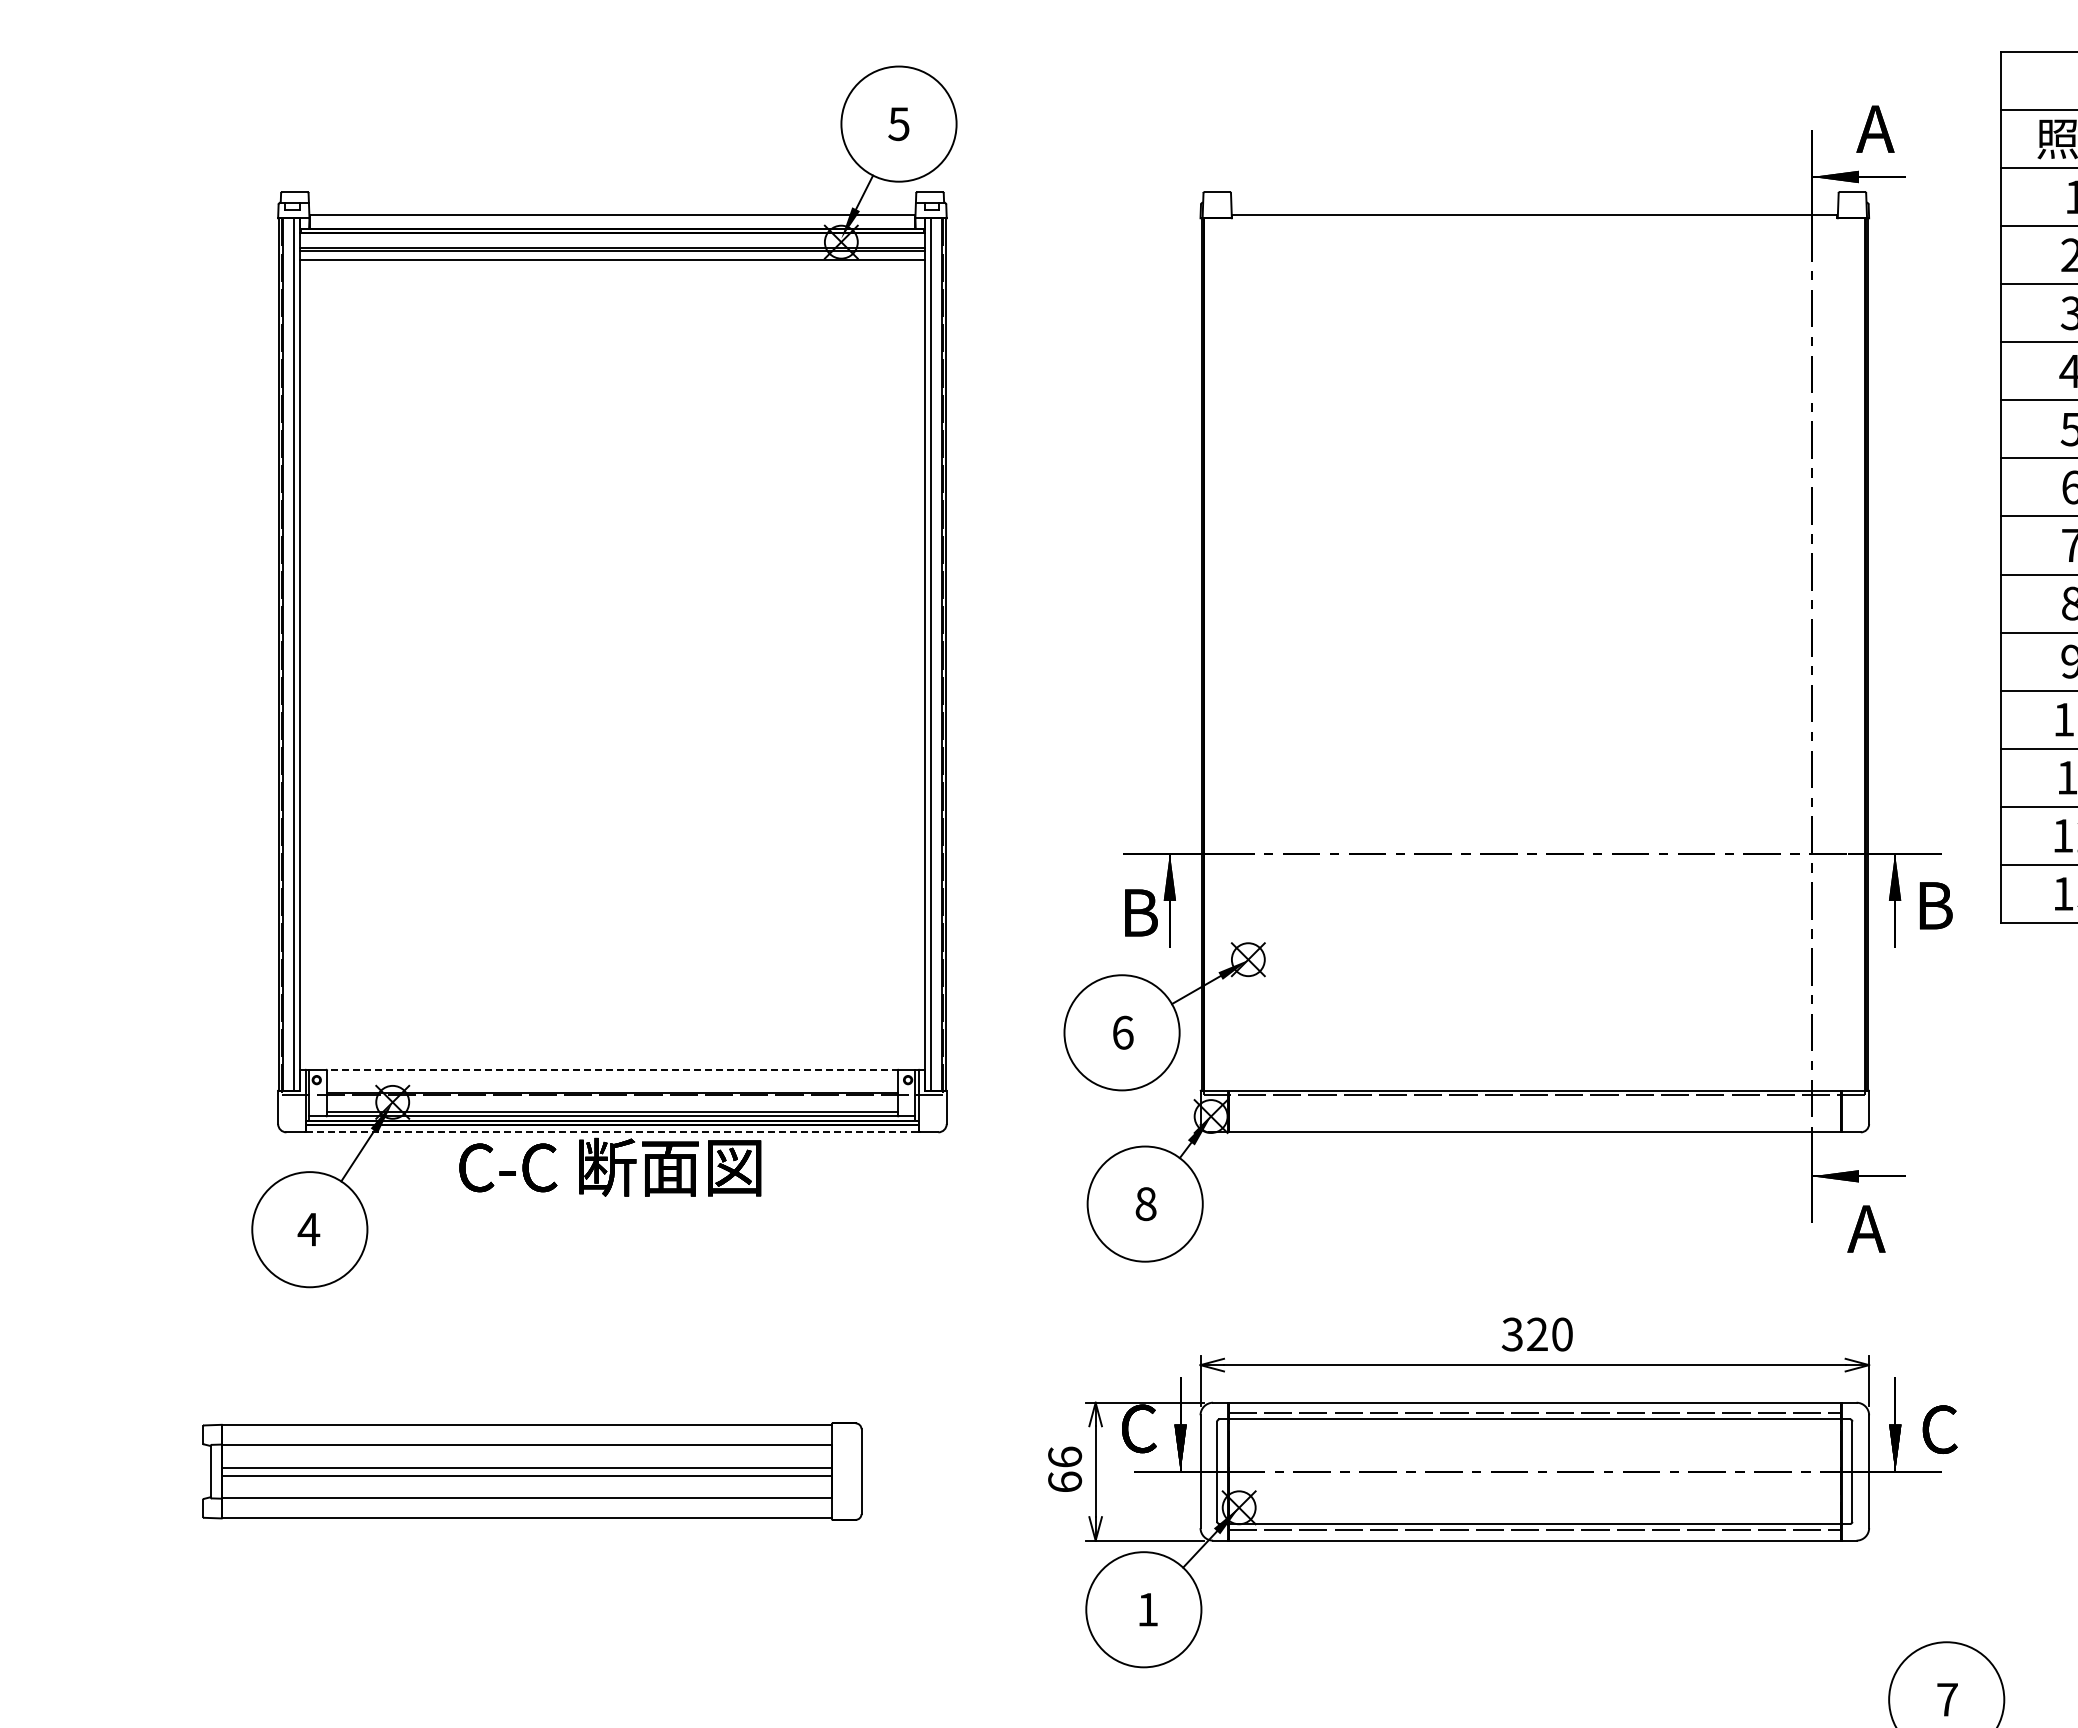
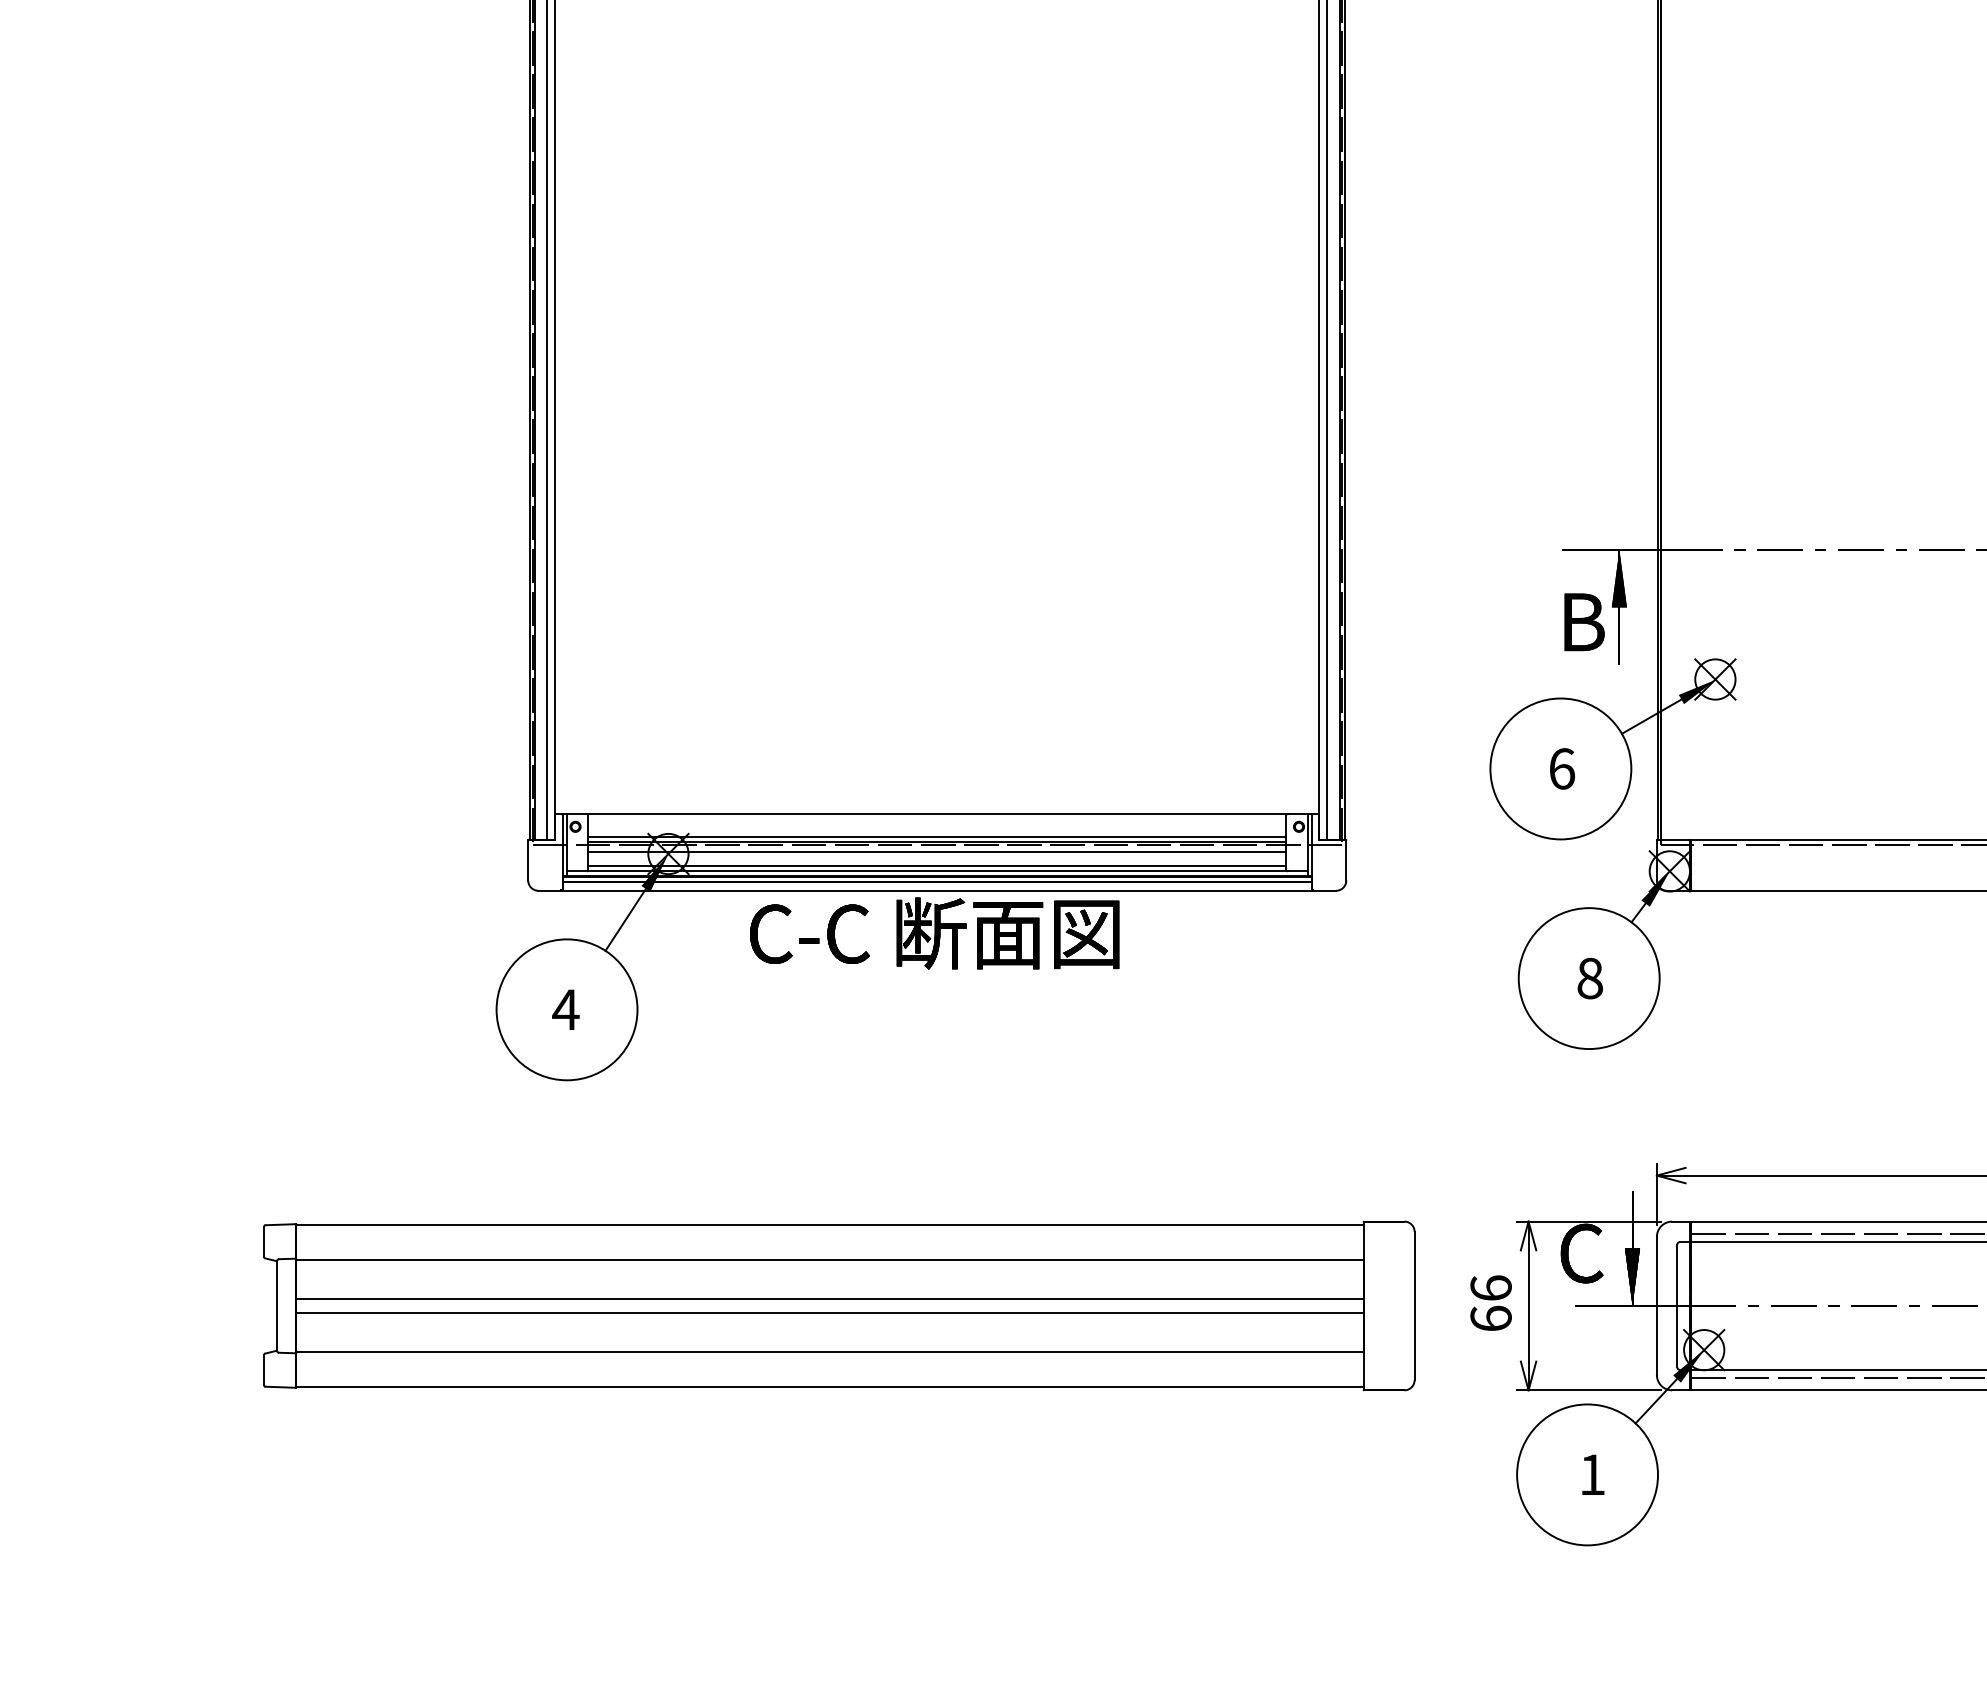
line: (611, 1069) -> (936, 813), dashed -> solid
line: (612, 1088) -> (937, 837), added
line: (612, 1101) -> (937, 853), added
line: (612, 1132) -> (937, 890), dashed -> solid
part: (532, 1471) -> (839, 1305), size x1.43

